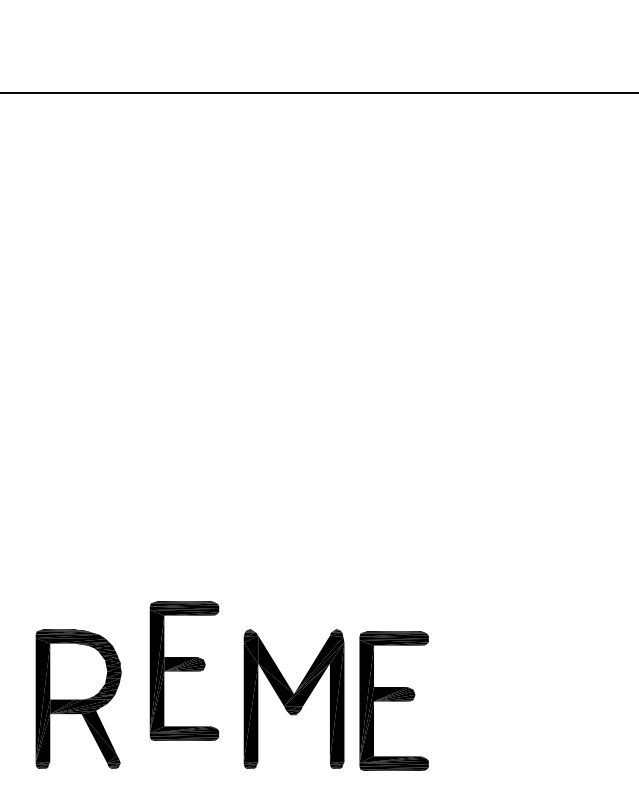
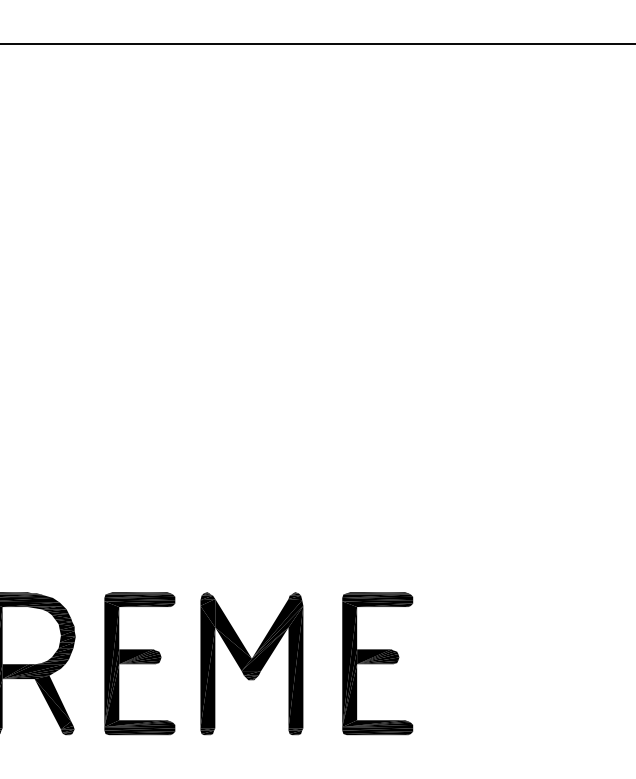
part: (184, 670) -> (139, 663), moved
part: (393, 700) -> (377, 663), moved

